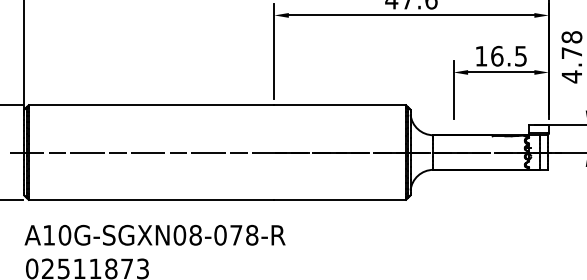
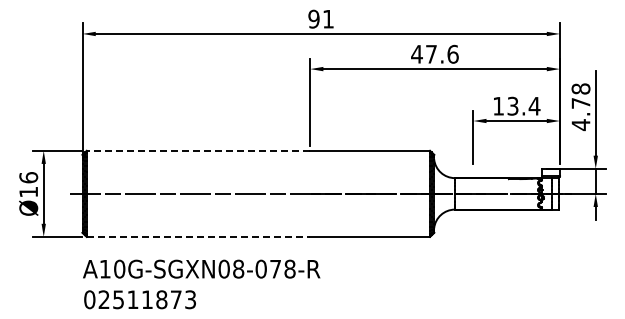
text: (508, 55) -> (523, 105), 16.5 -> 13.4
line: (151, 104) -> (198, 150), solid -> dashed
line: (151, 199) -> (198, 236), solid -> dashed

